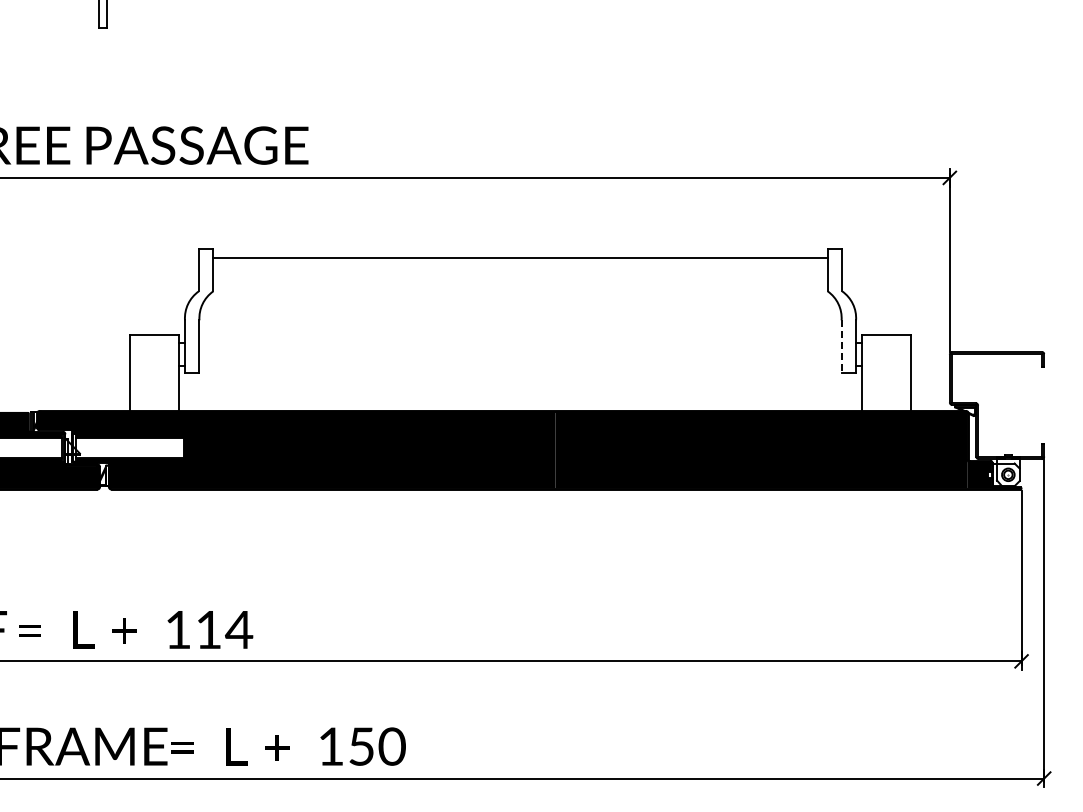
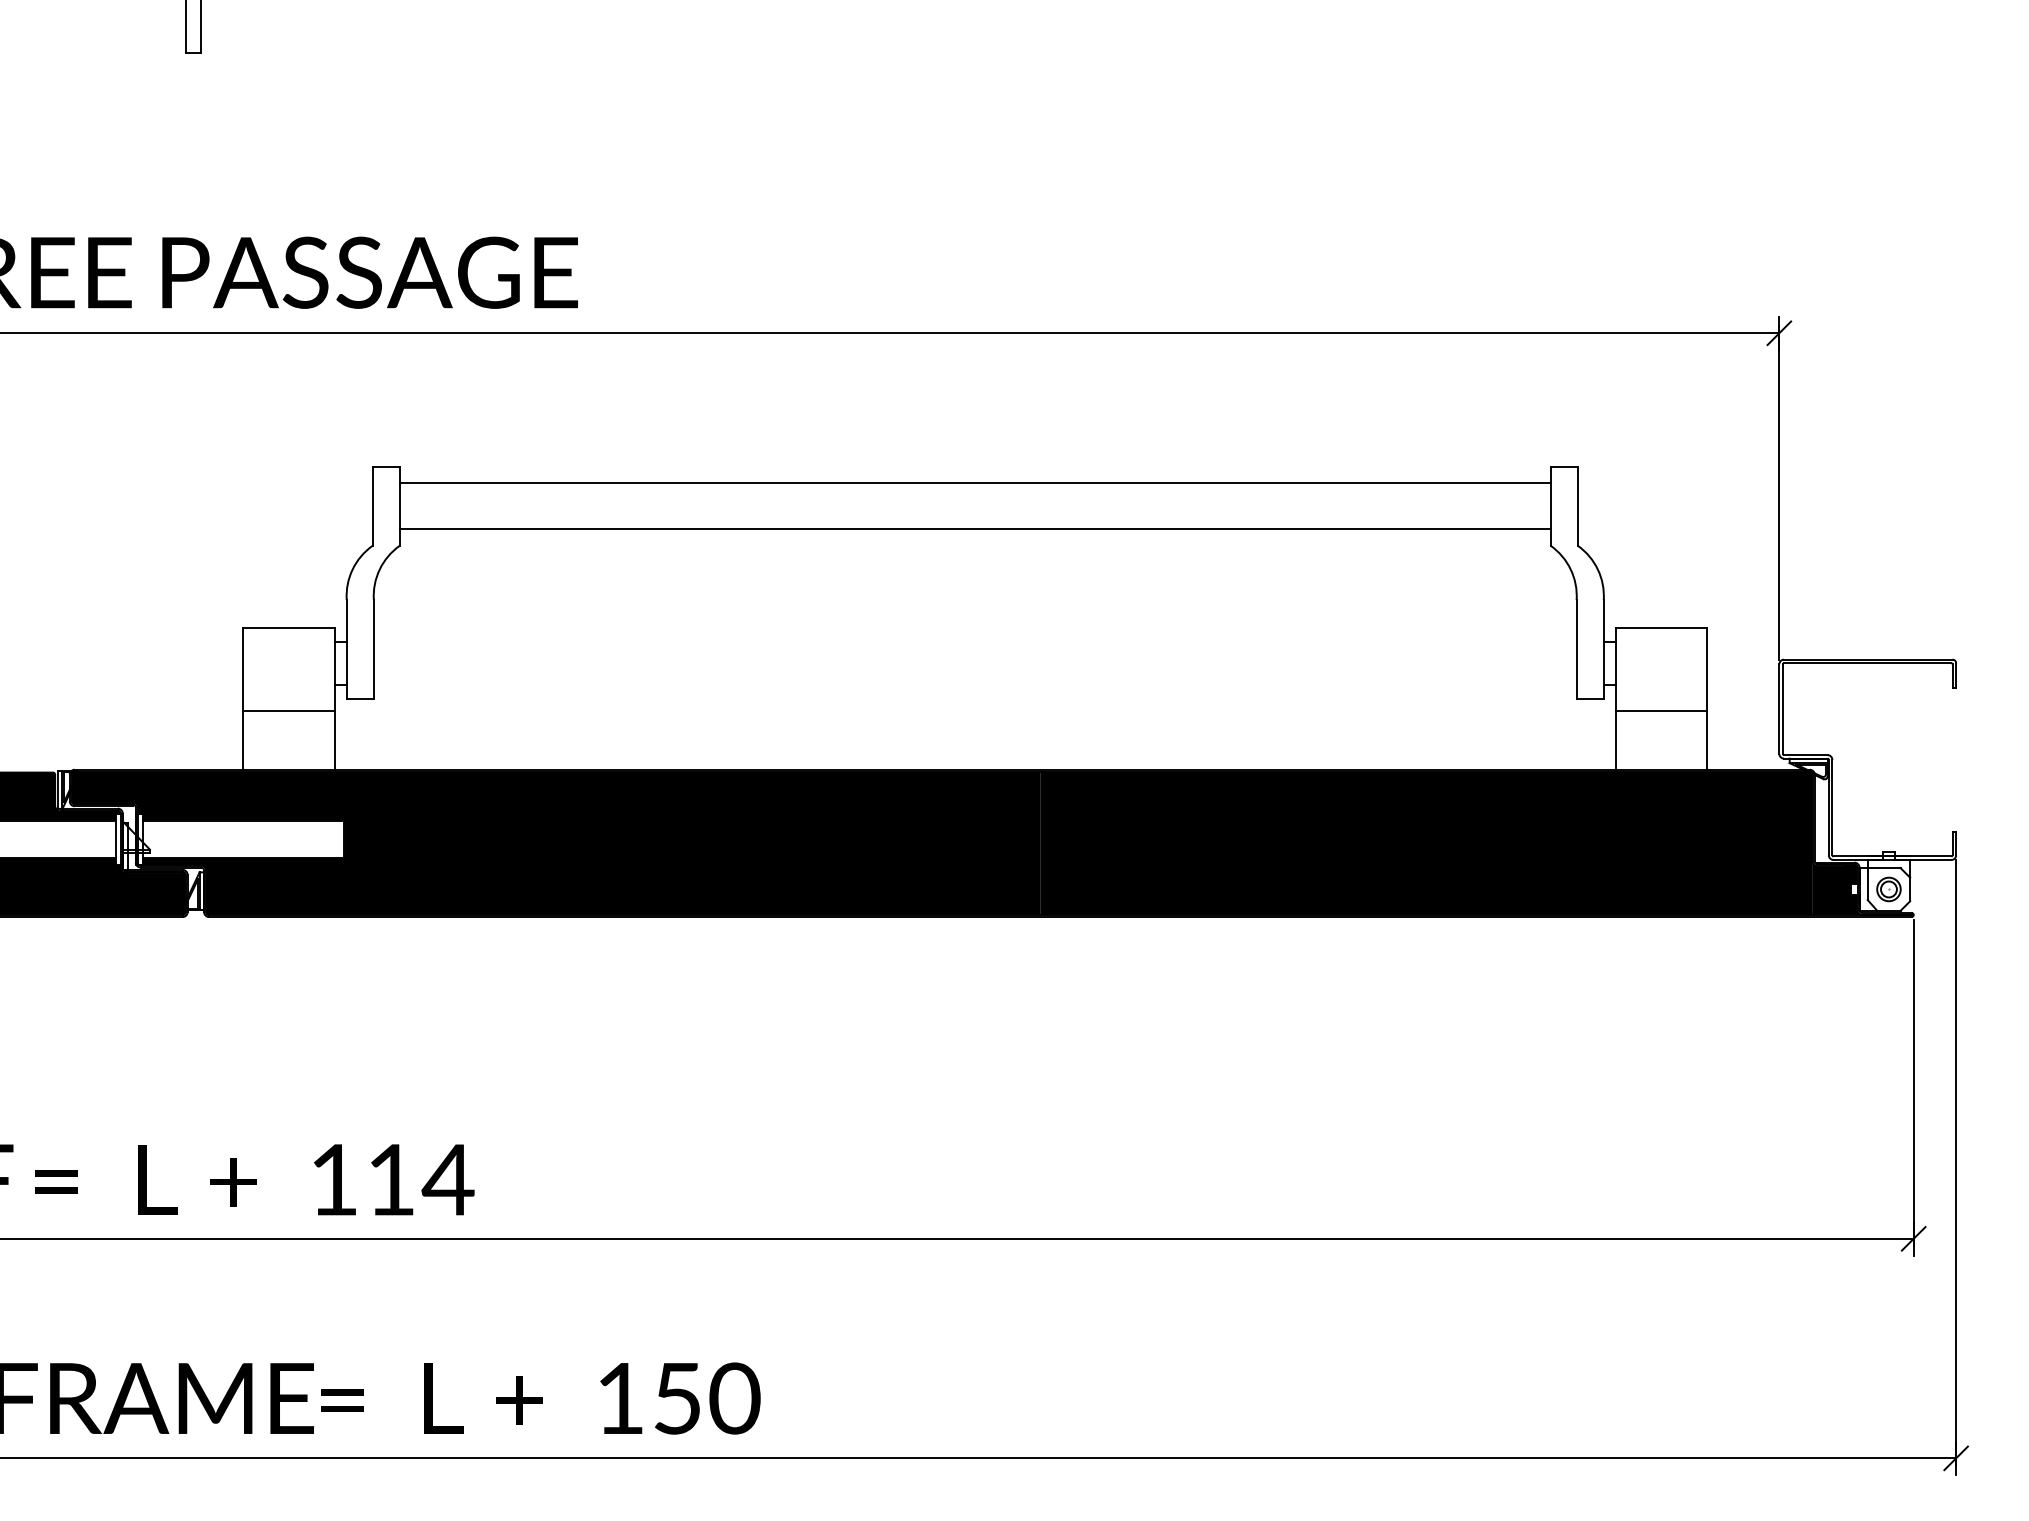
line: (520, 282) -> (975, 529), added
line: (841, 347) -> (1576, 650), dashed -> solid
line: (153, 379) -> (287, 710), added
line: (886, 379) -> (1660, 710), added

